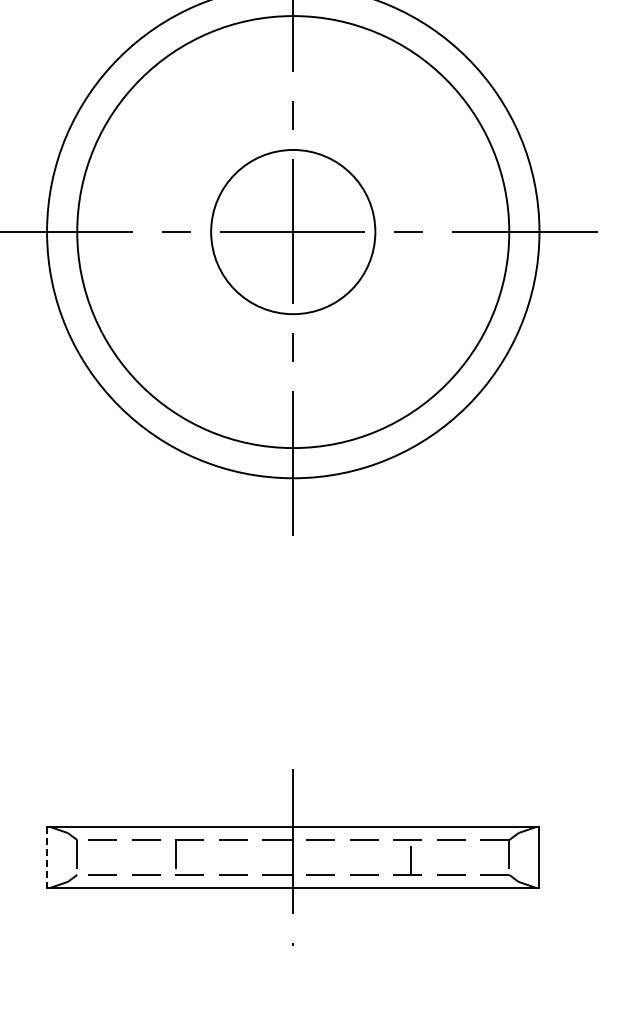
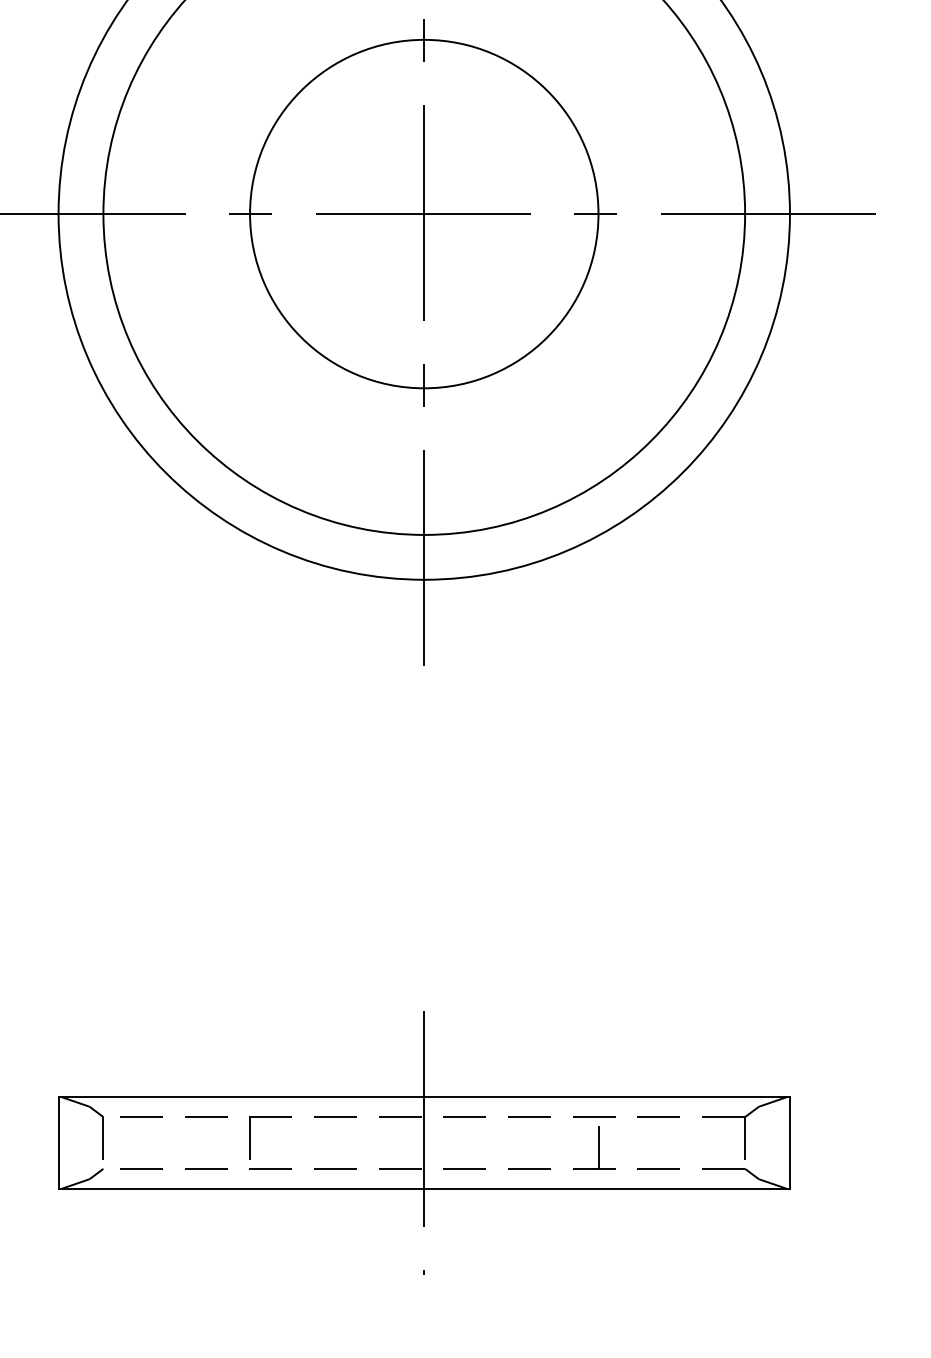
circle: (292, 231) -> (423, 213), size x1.43
line: (47, 857) -> (59, 1143), dashed -> solid

